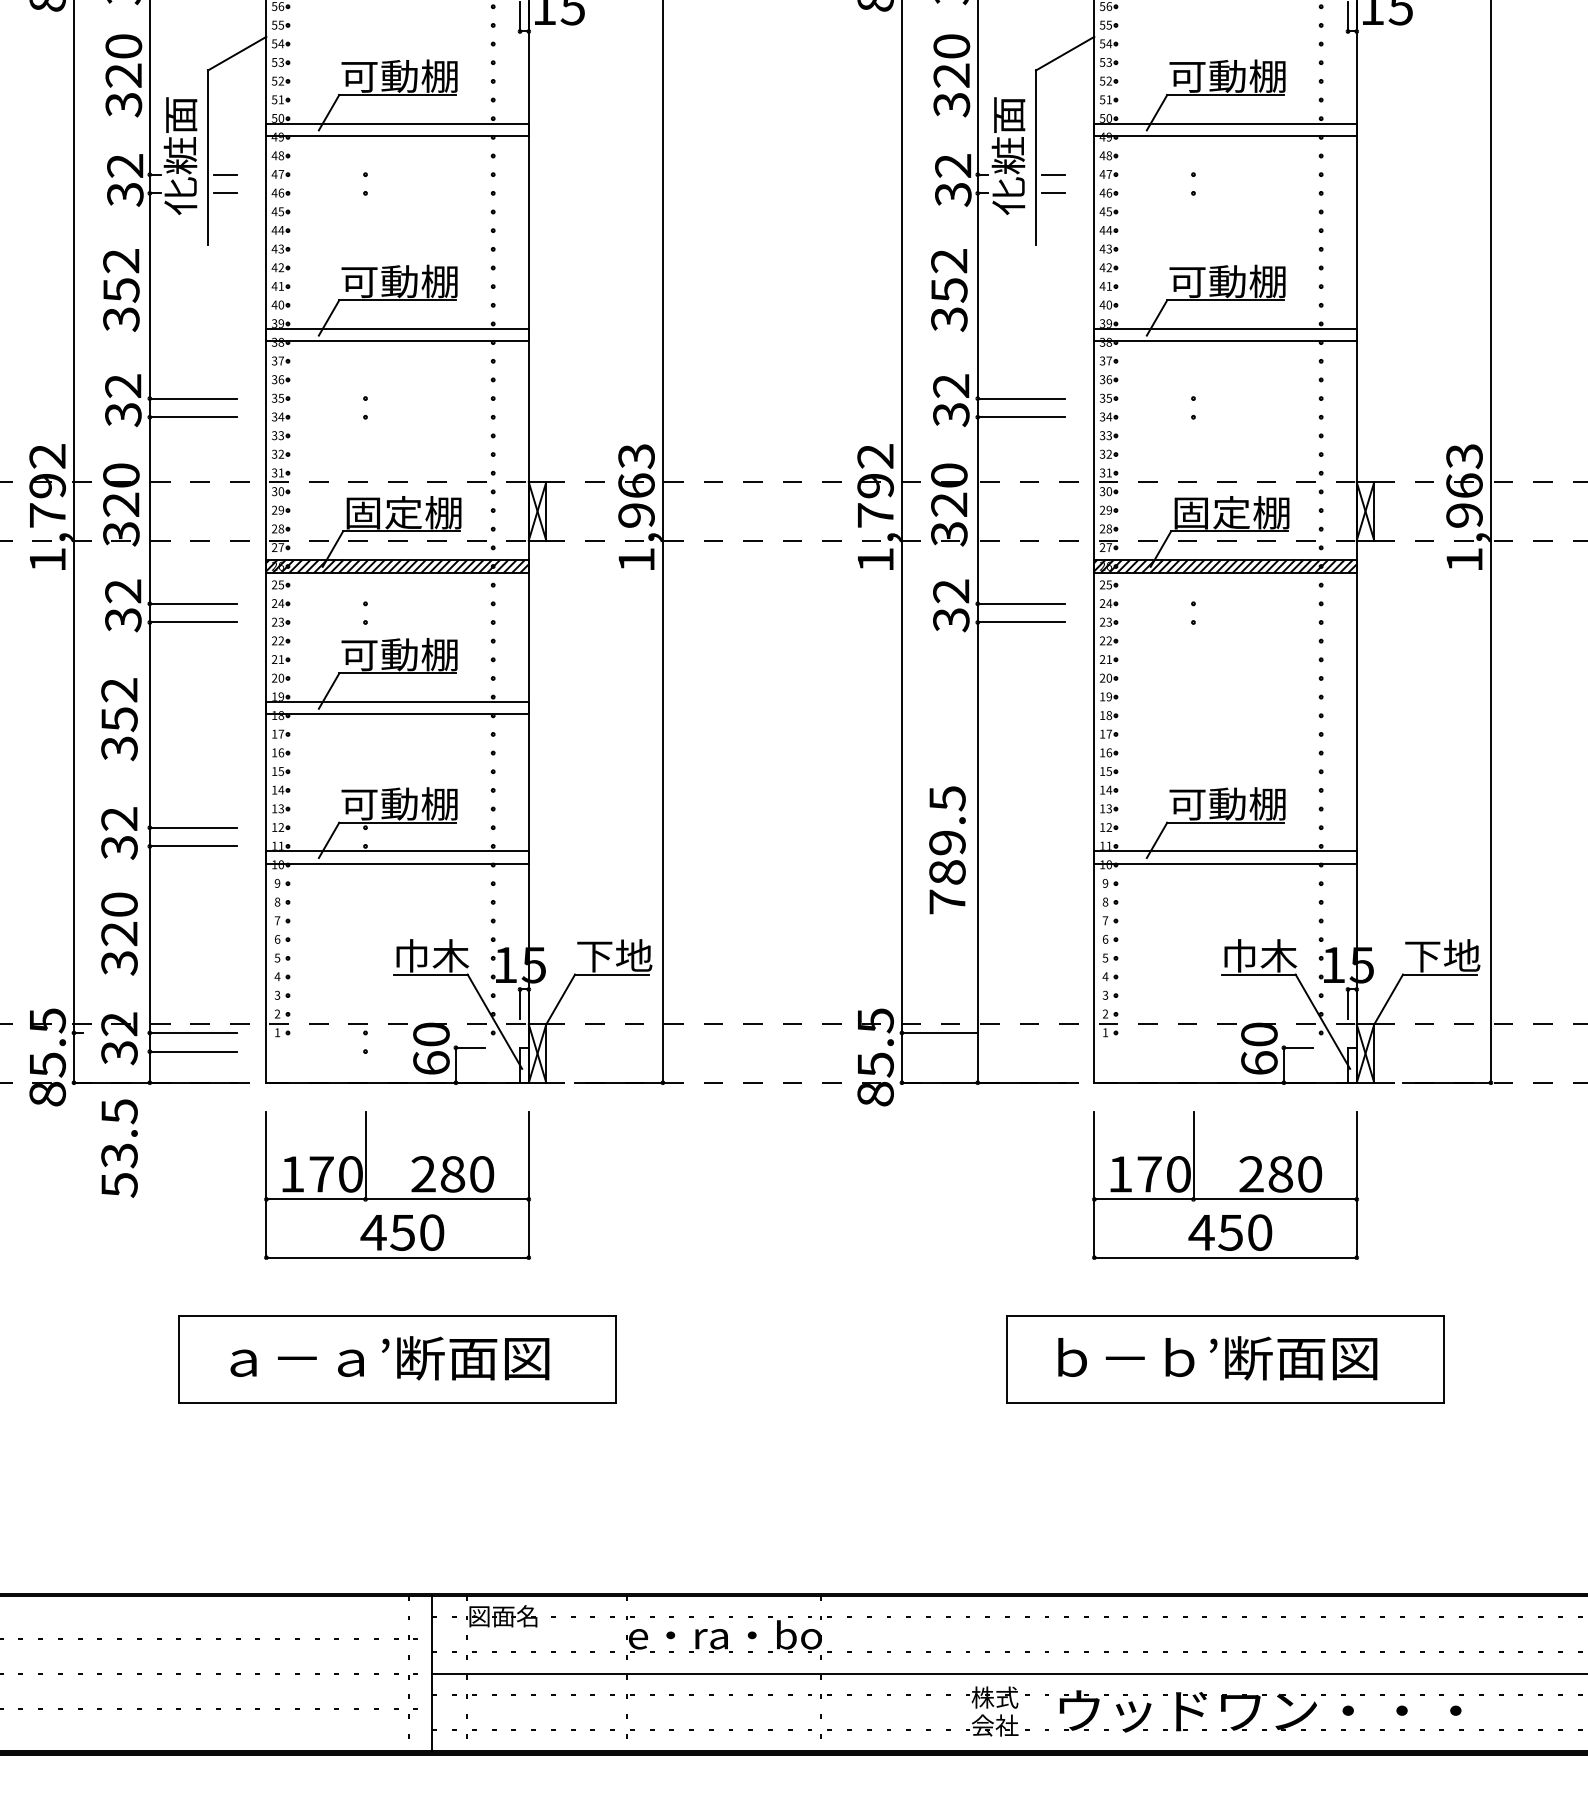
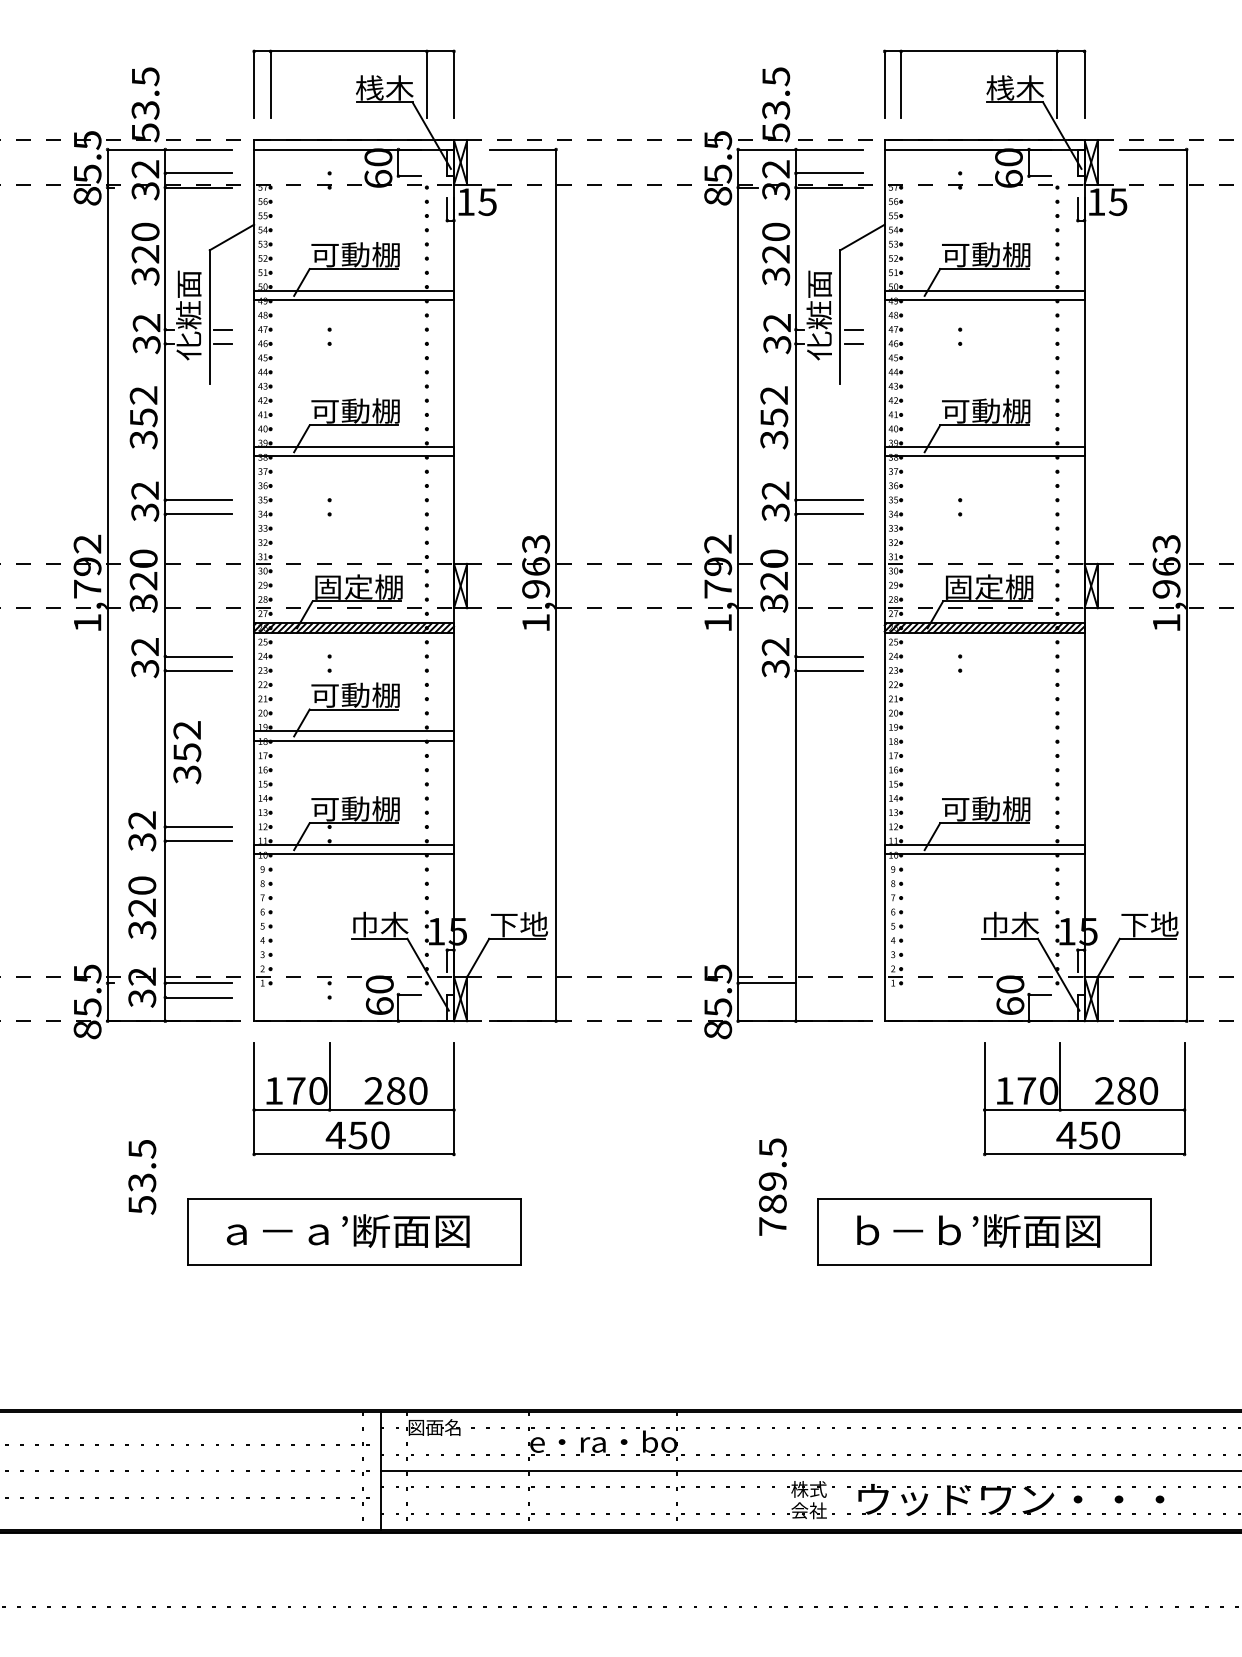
text: (119, 719) -> (187, 752), moved
text: (947, 849) -> (772, 1186), moved
text: (119, 1148) -> (142, 1177), moved
part: (1225, 1198) -> (1084, 1109), moved

